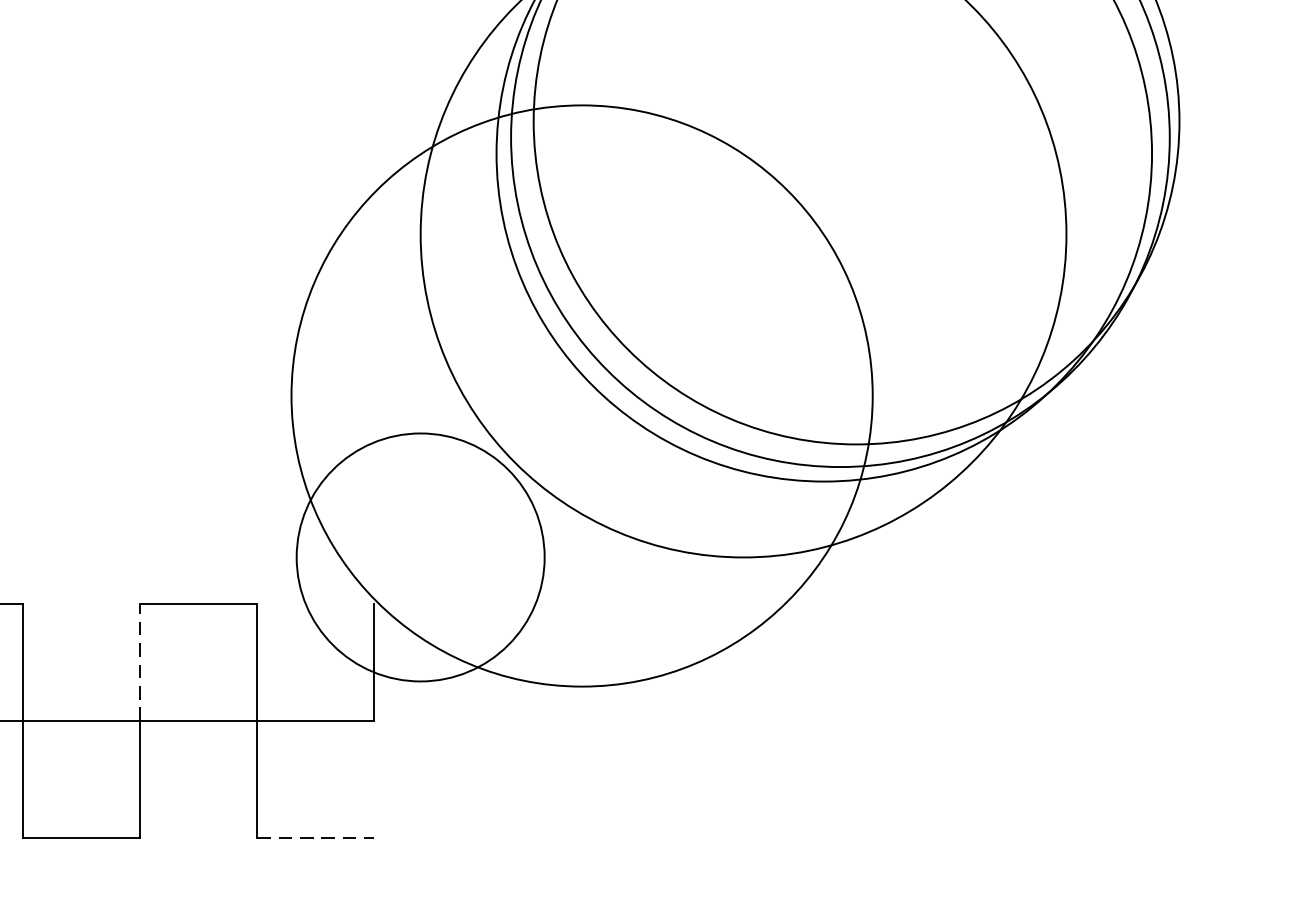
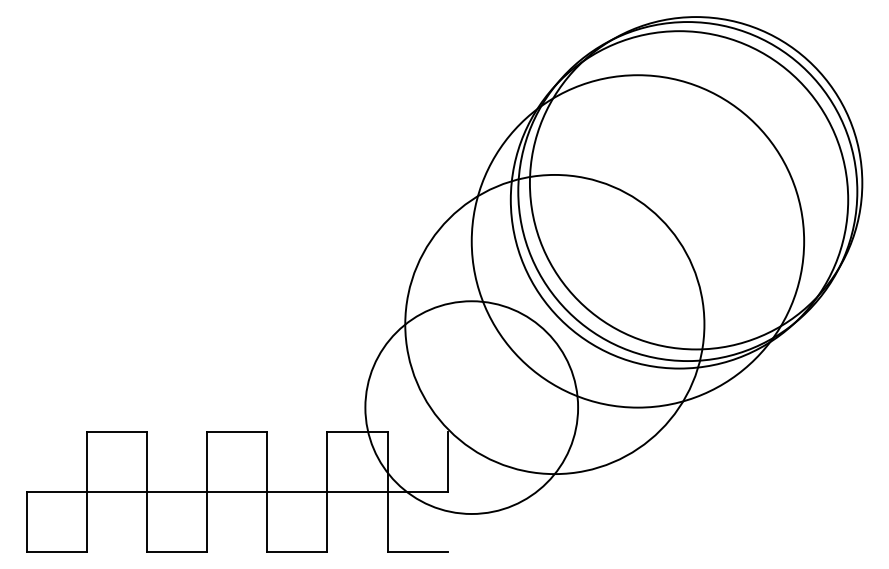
circle: (420, 557) -> (471, 407), size x1.67
line: (140, 662) -> (327, 461), dashed -> solid
line: (317, 836) -> (418, 551), dashed -> solid

